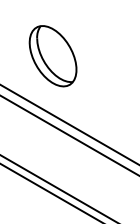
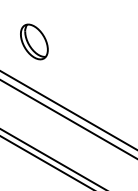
part: (53, 55) -> (34, 41), size x0.7

